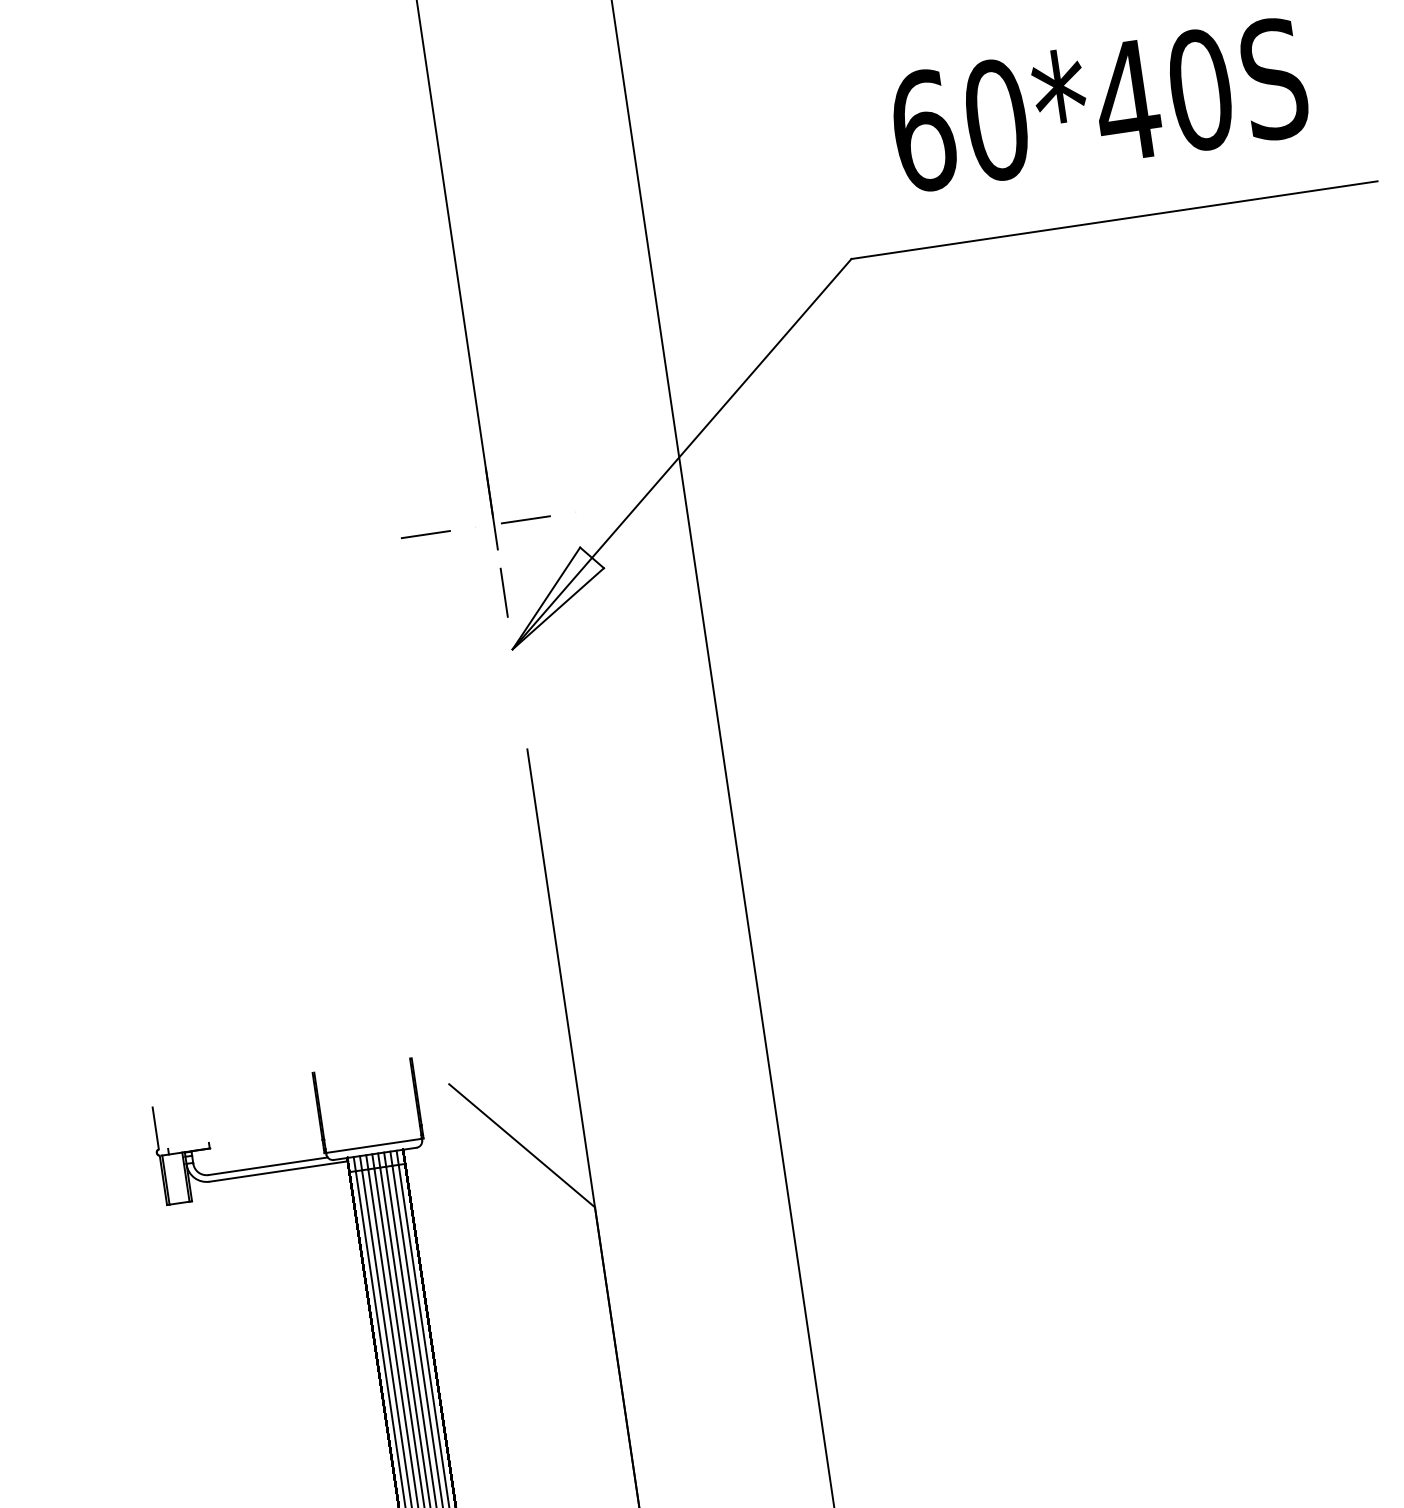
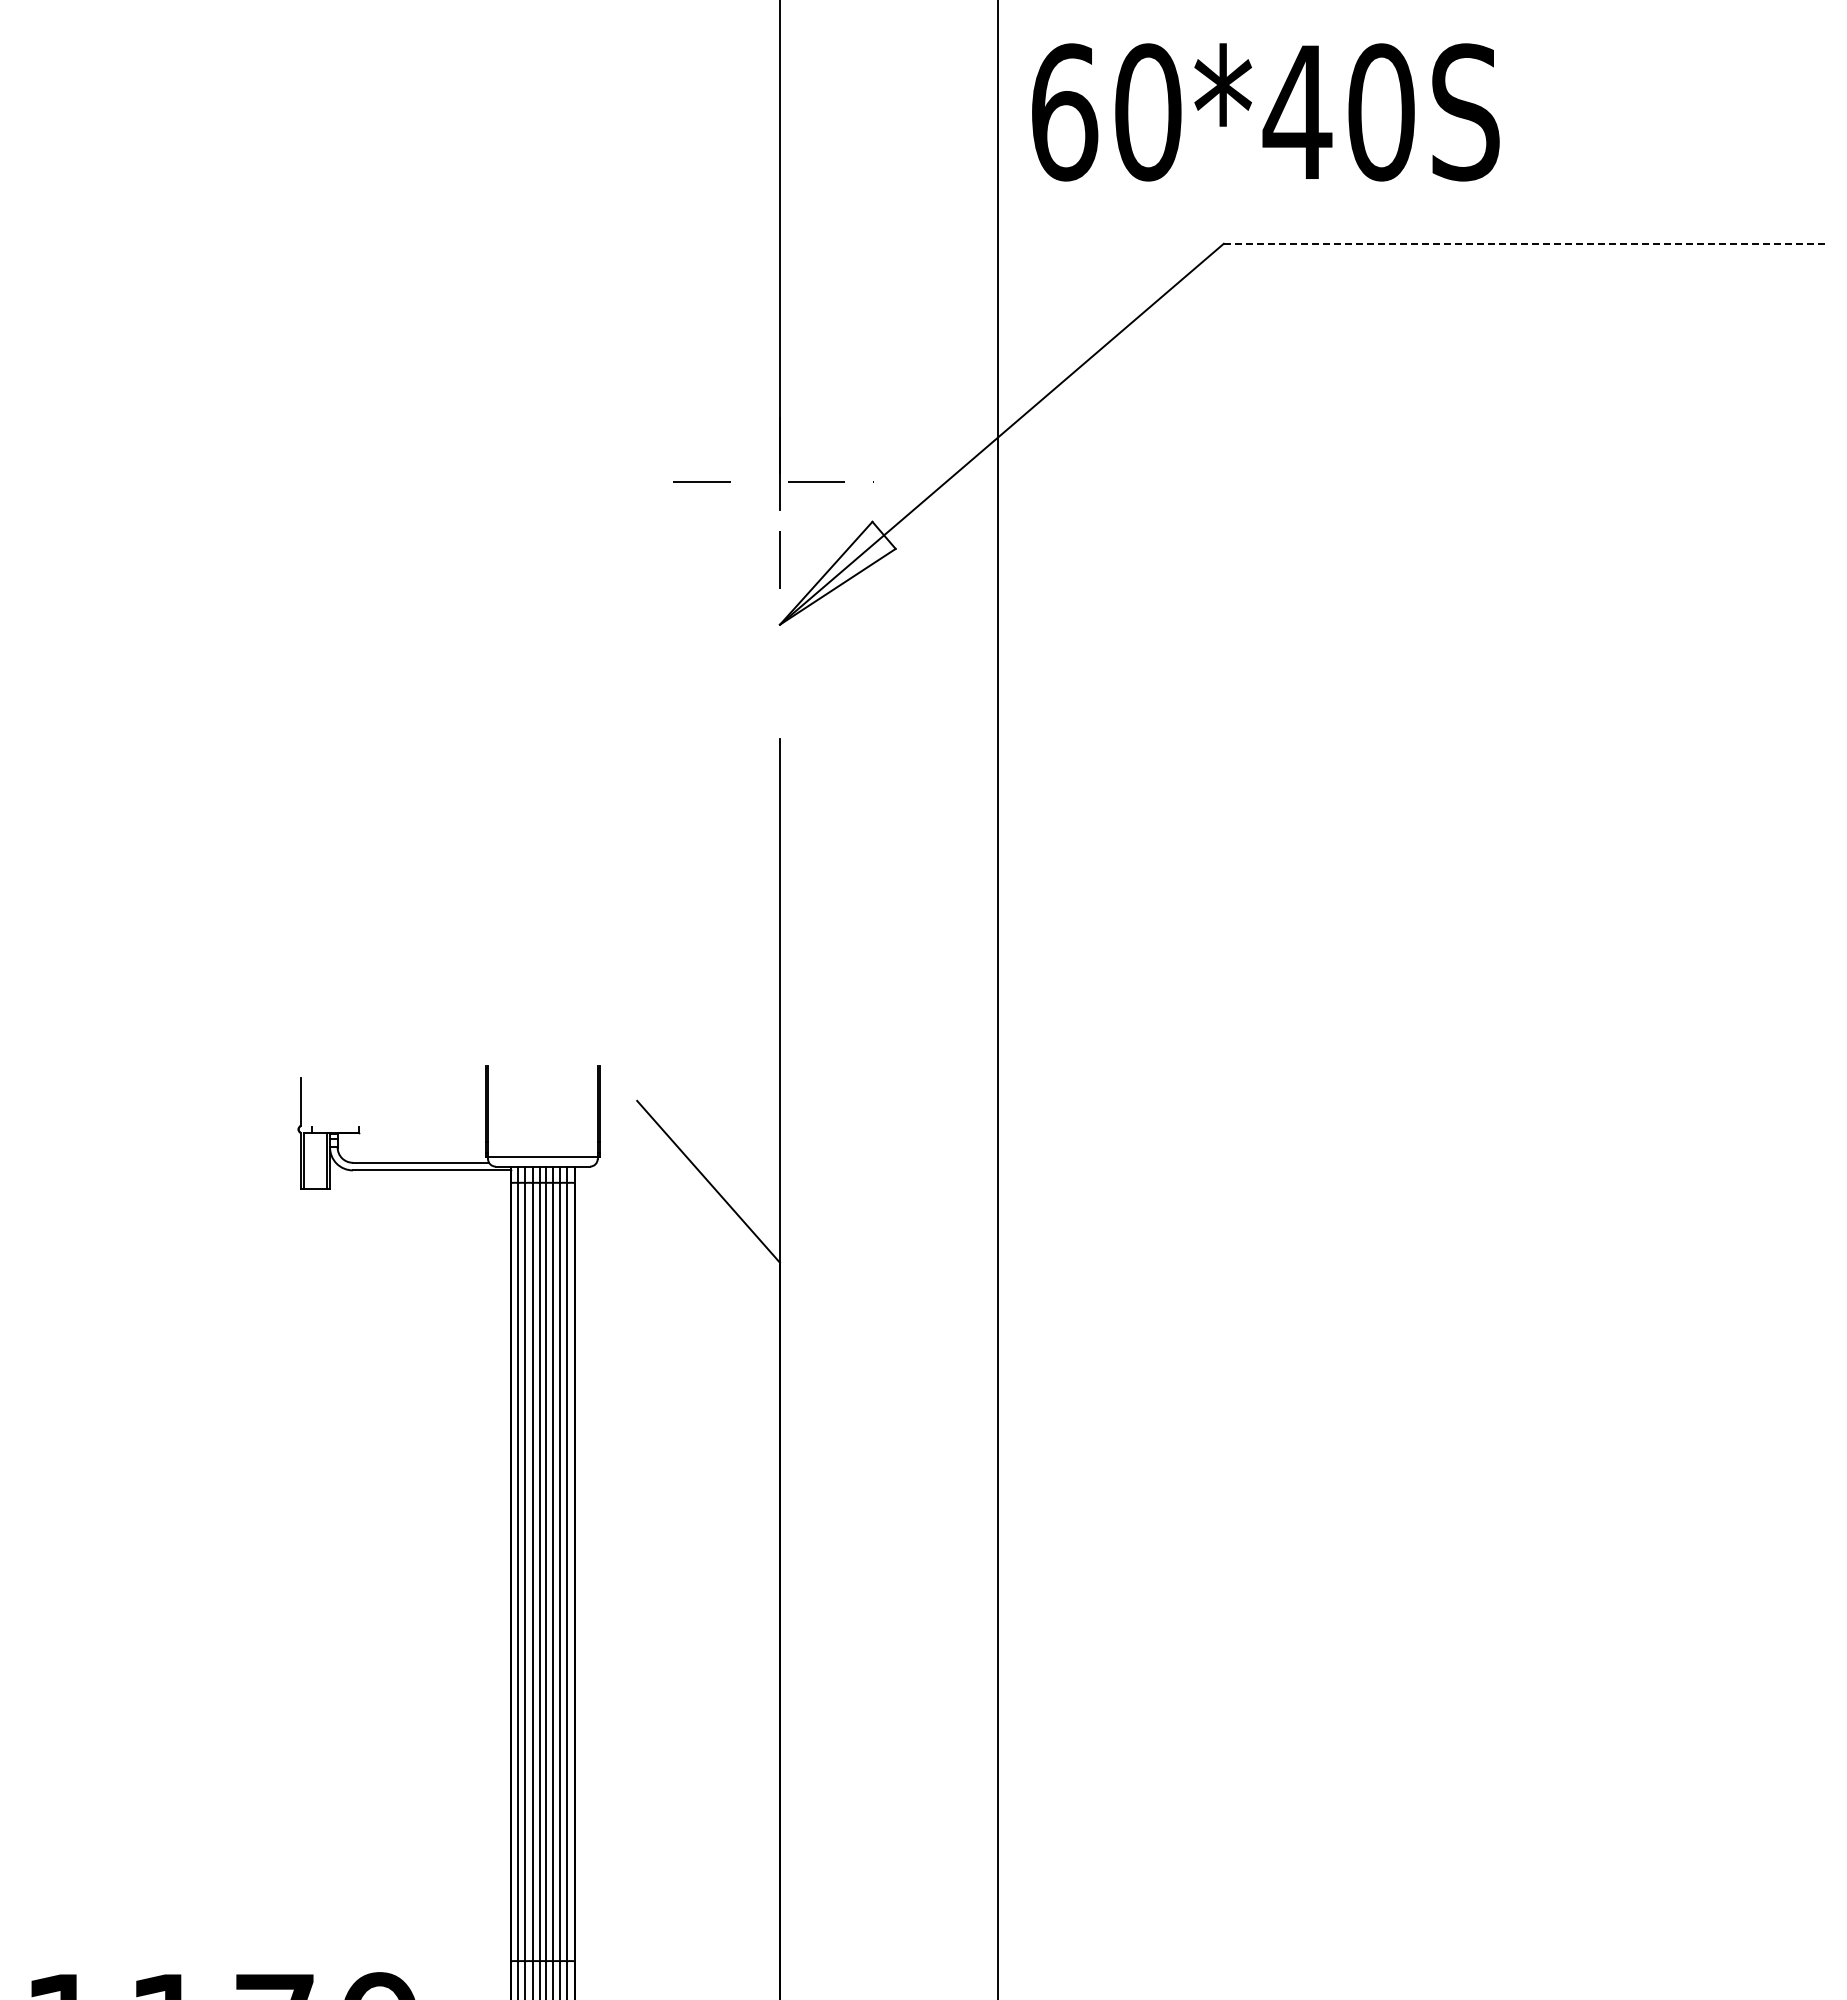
text: (1099, 105) -> (1265, 112), moved
line: (1114, 219) -> (1524, 243), solid -> dashed

